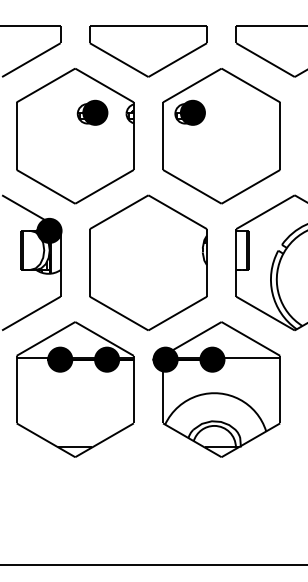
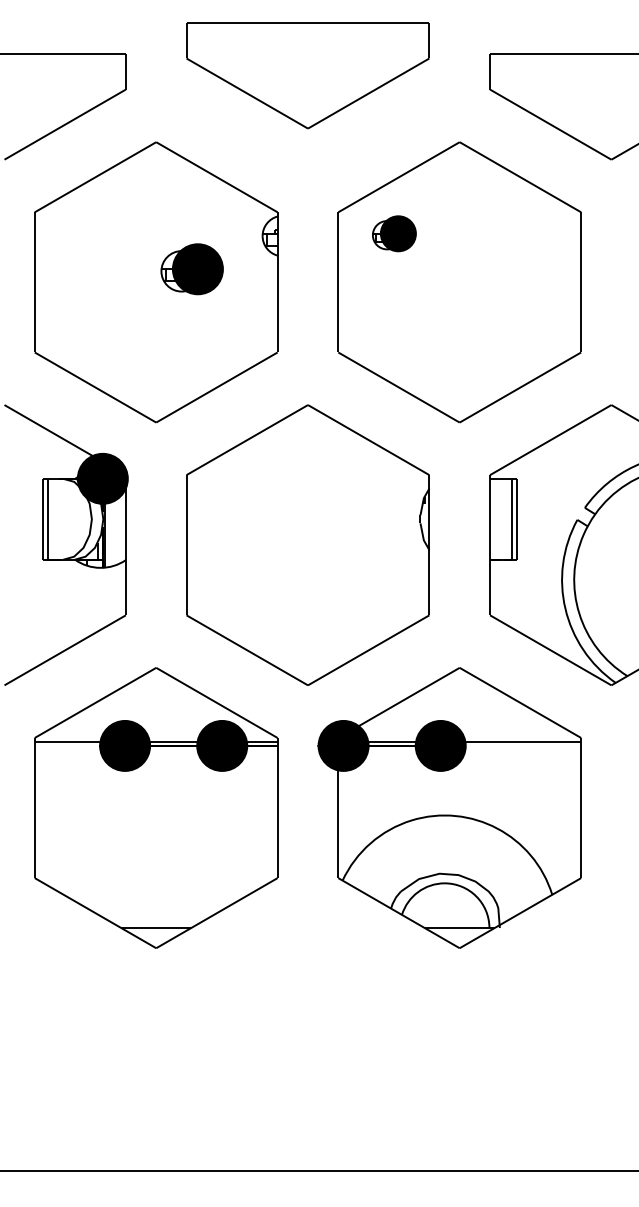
part: (148, 51) -> (308, 75), moved
part: (92, 112) -> (191, 268), moved
part: (189, 112) -> (393, 233), size x0.7

